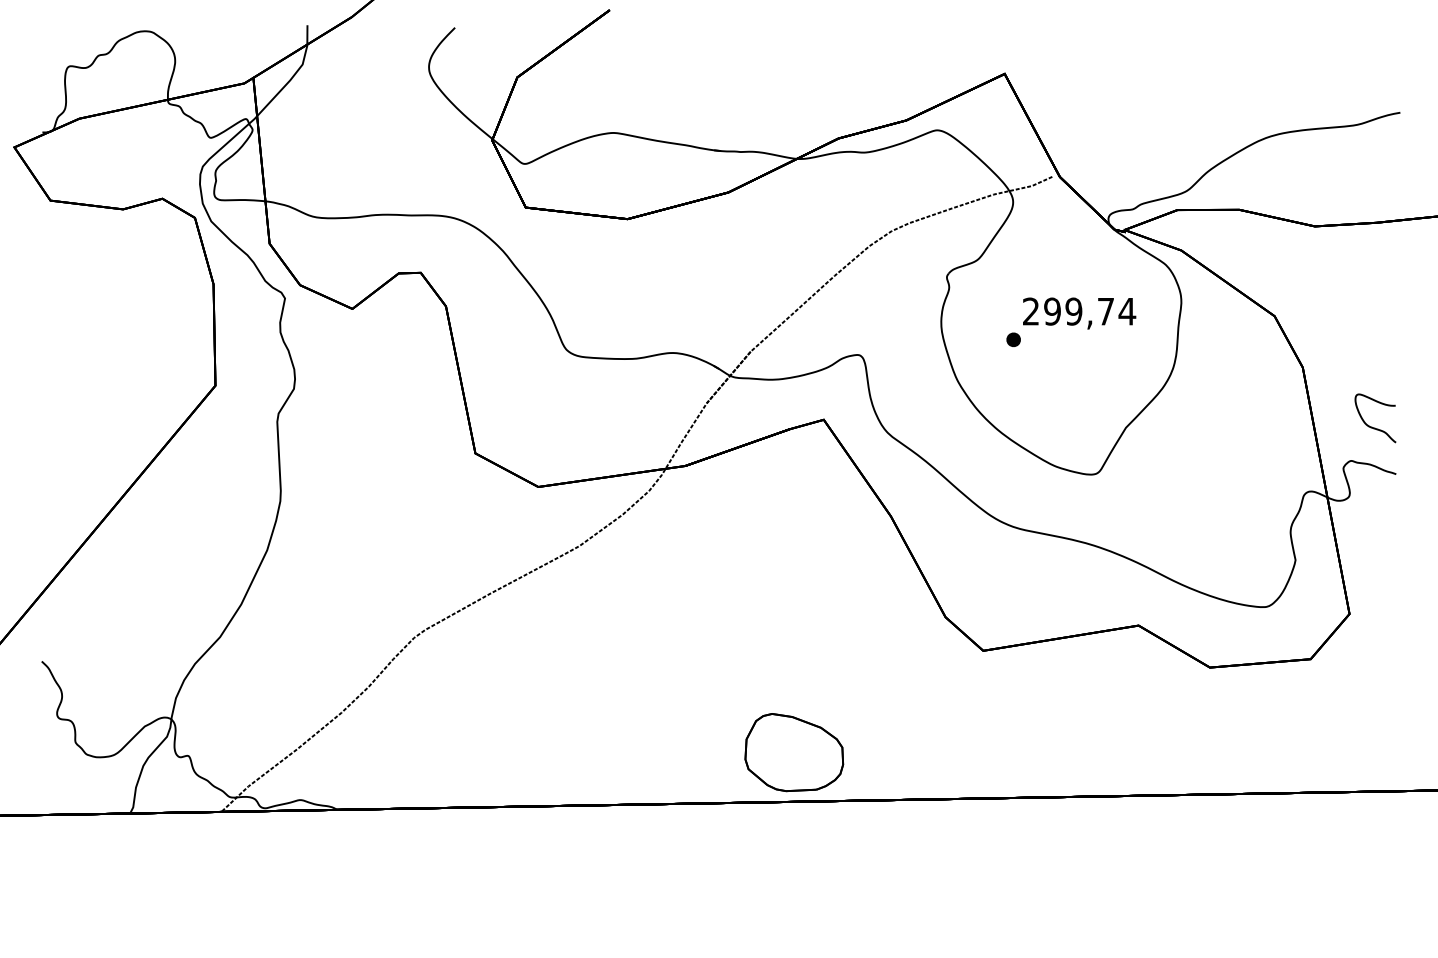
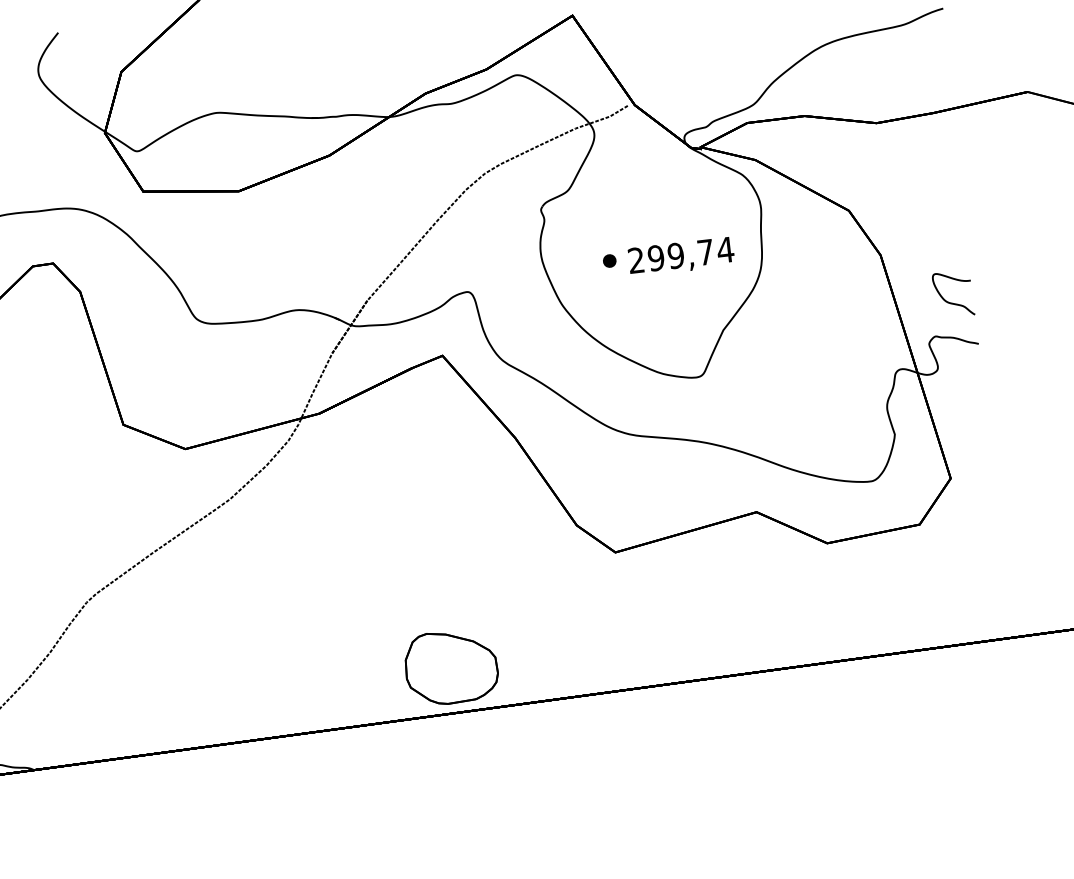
text: (1079, 313) -> (681, 257), moved

